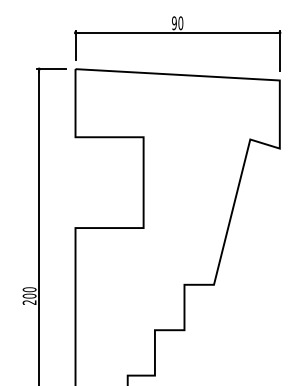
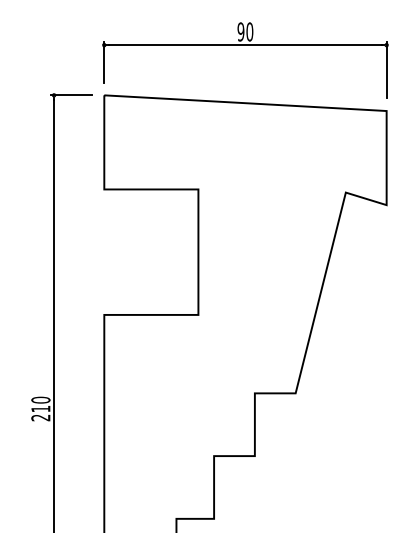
text: (29, 295) -> (40, 408), 200 -> 210

